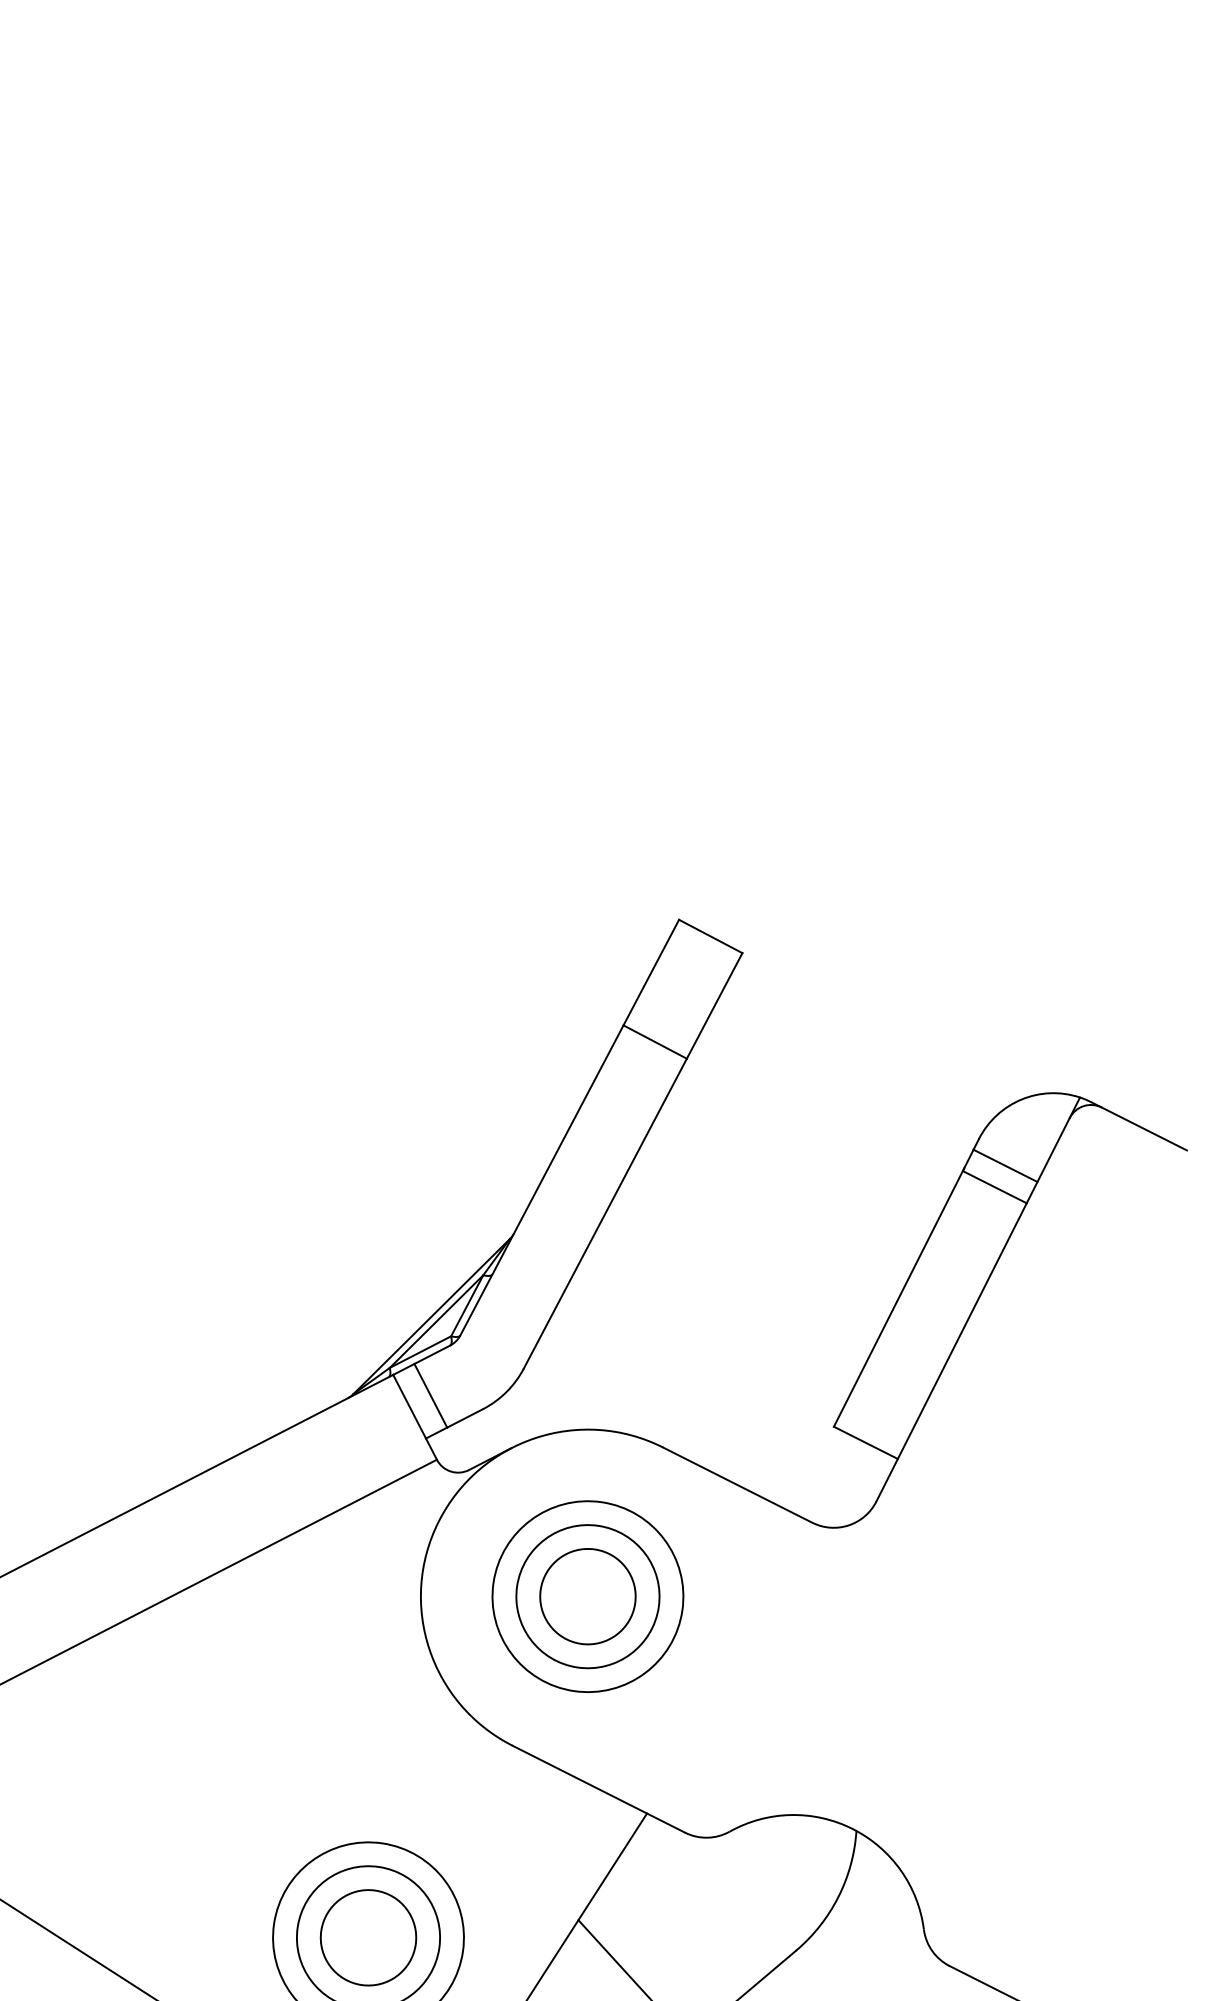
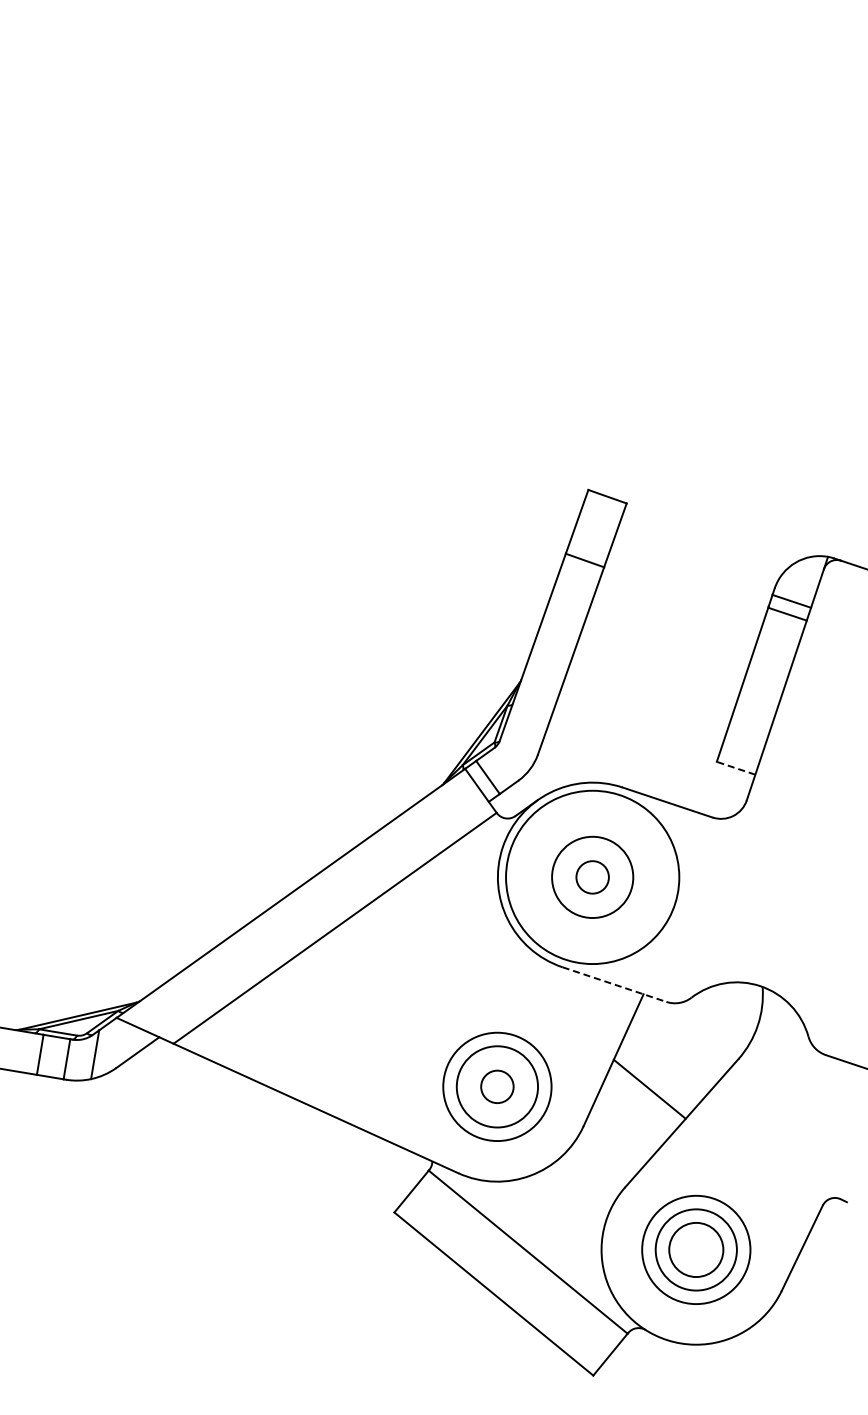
line: (864, 1443) -> (735, 768), solid -> dashed
circle: (587, 1596) -> (592, 877), size x0.6
circle: (587, 1596) -> (592, 877), size x1.6
line: (598, 1789) -> (614, 984), solid -> dashed
circle: (368, 1937) -> (497, 1086), size x0.6

